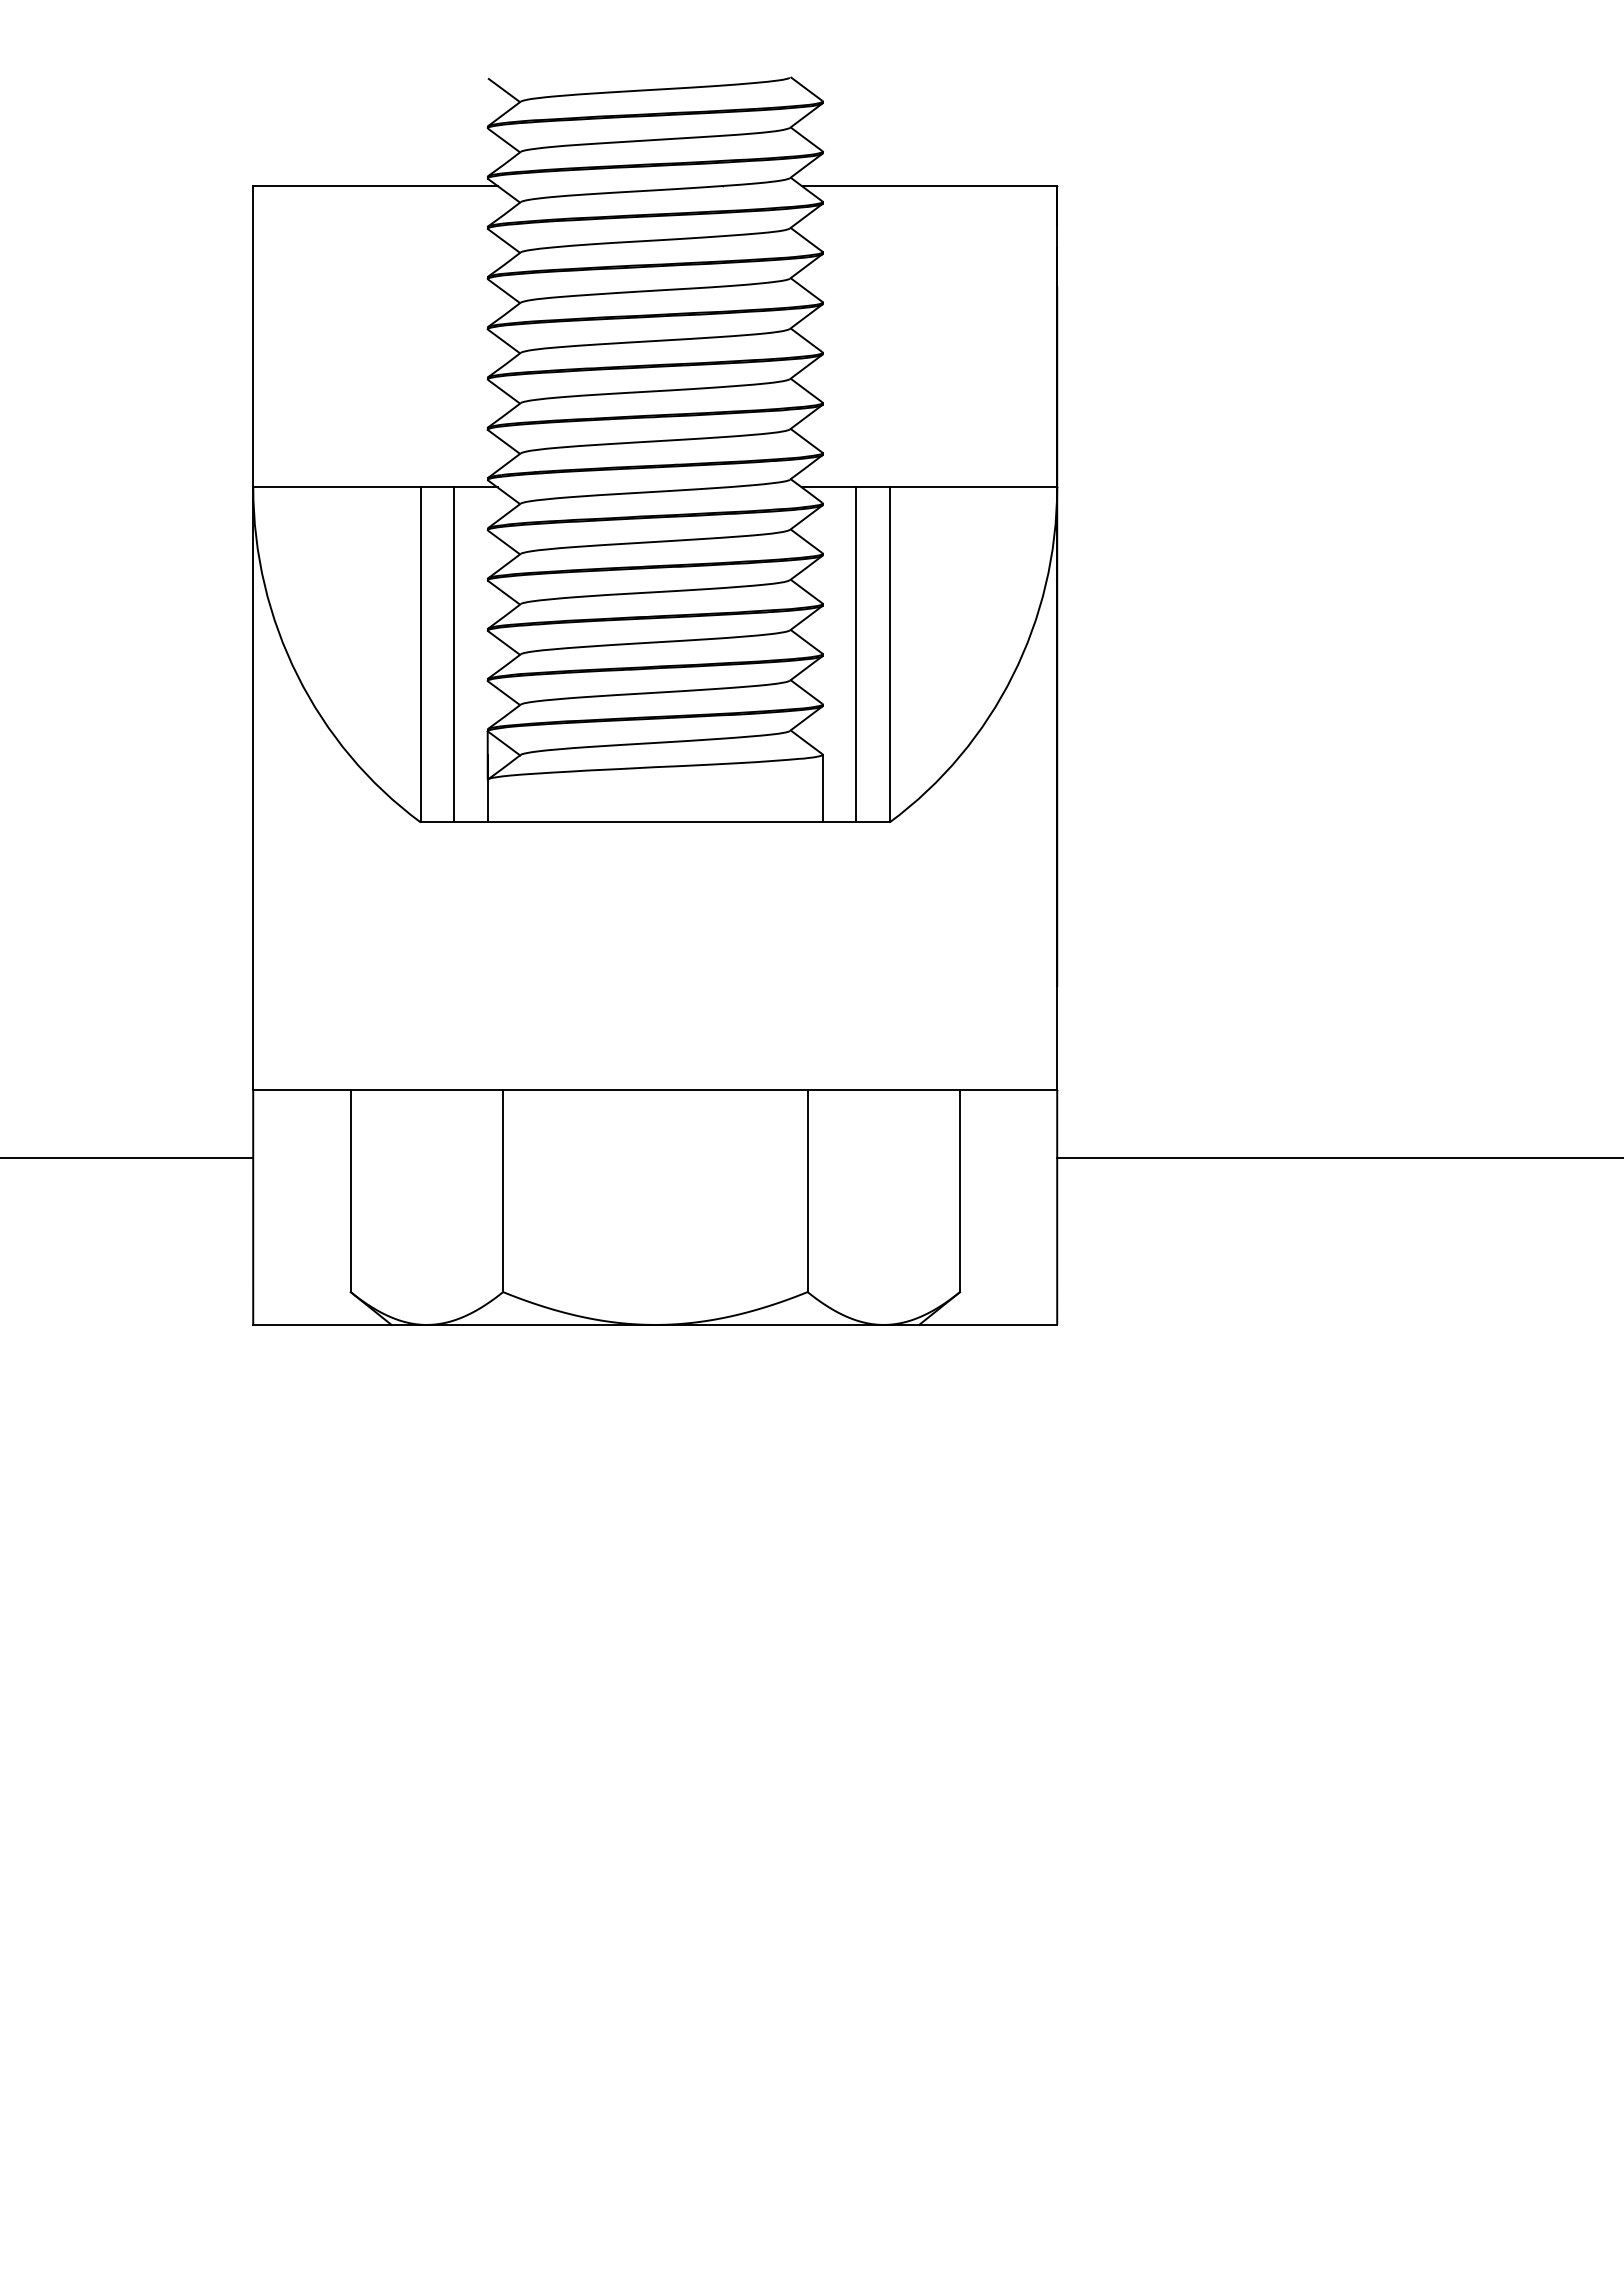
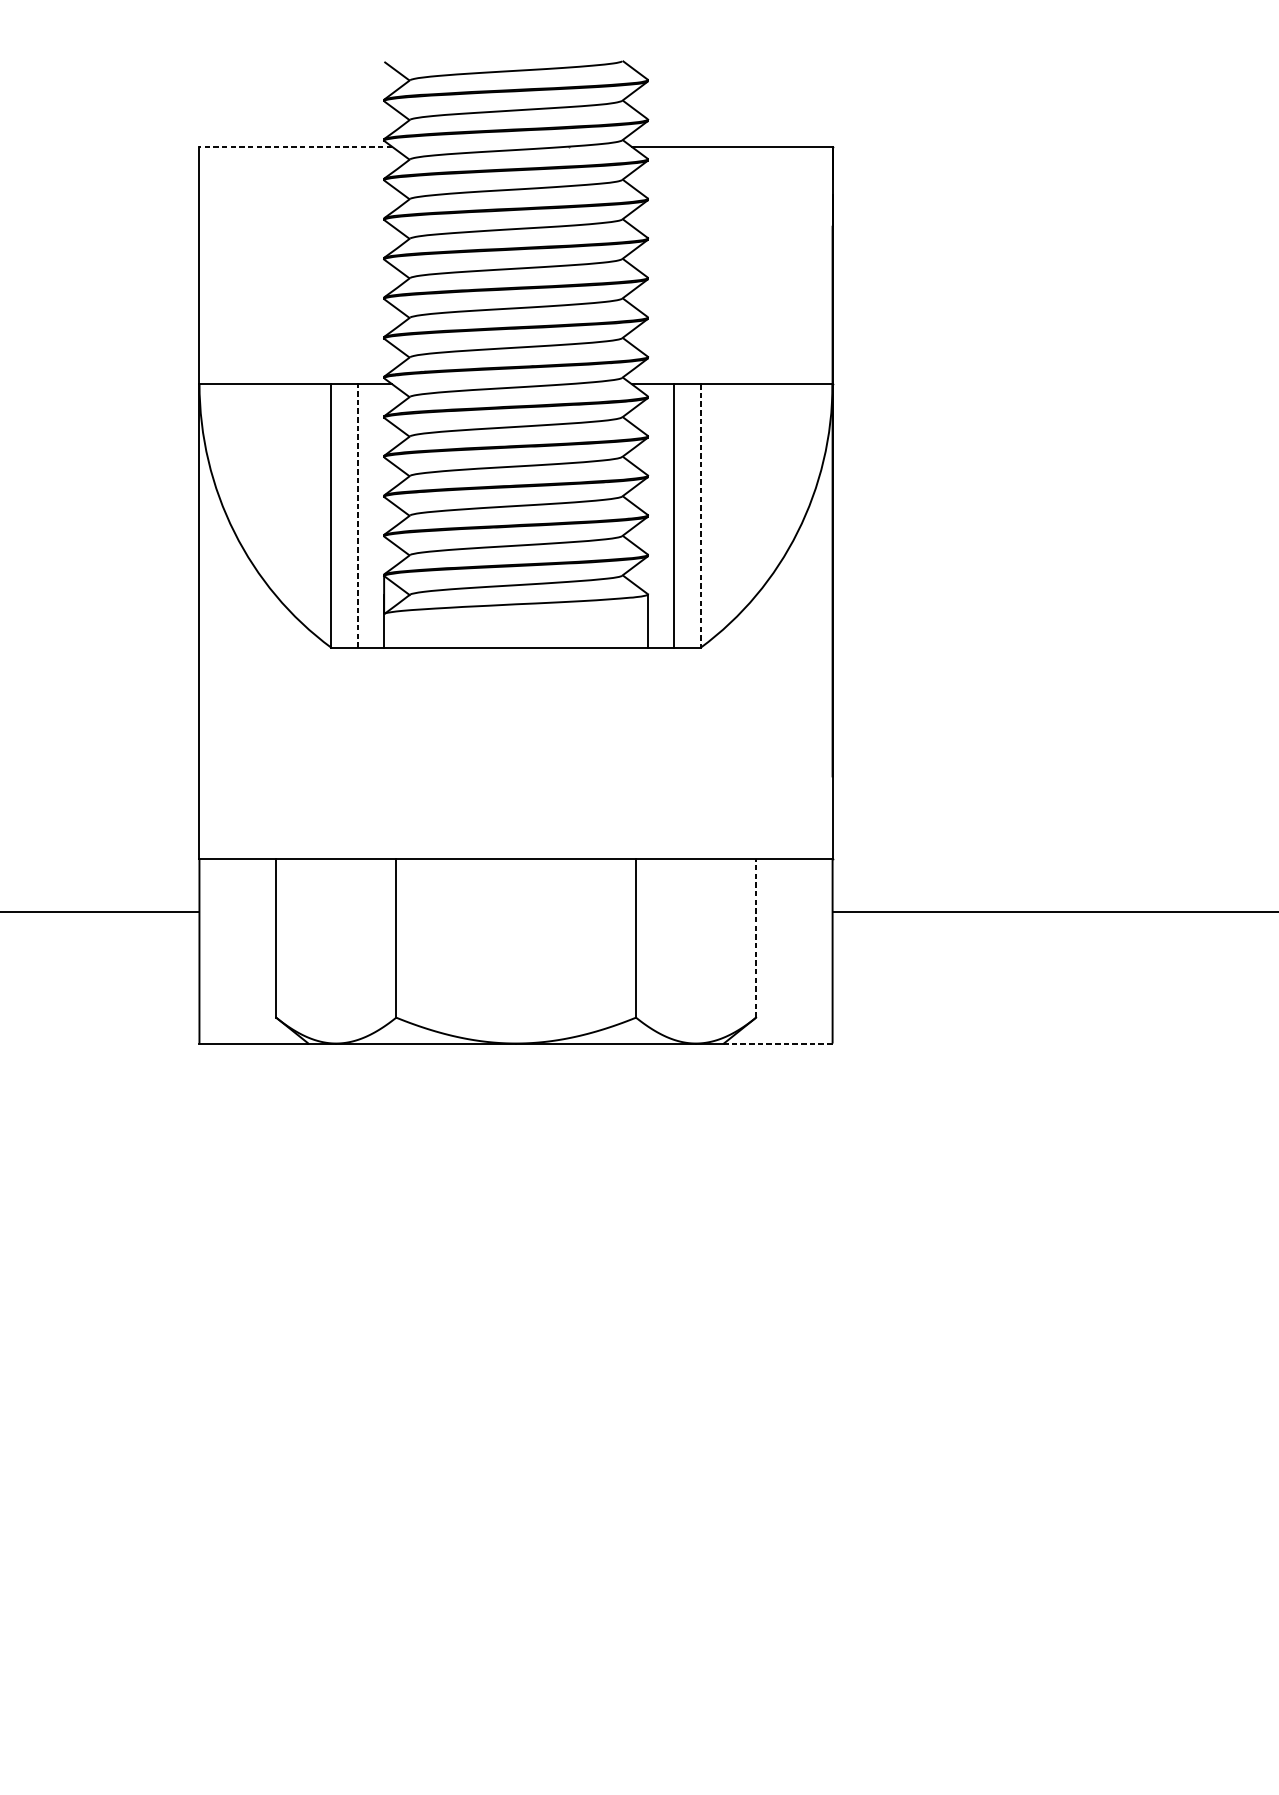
line: (375, 185) -> (295, 146), solid -> dashed
line: (454, 654) -> (357, 515), solid -> dashed
line: (889, 655) -> (700, 516), solid -> dashed
line: (960, 1191) -> (756, 938), solid -> dashed
line: (987, 1324) -> (777, 1043), solid -> dashed

